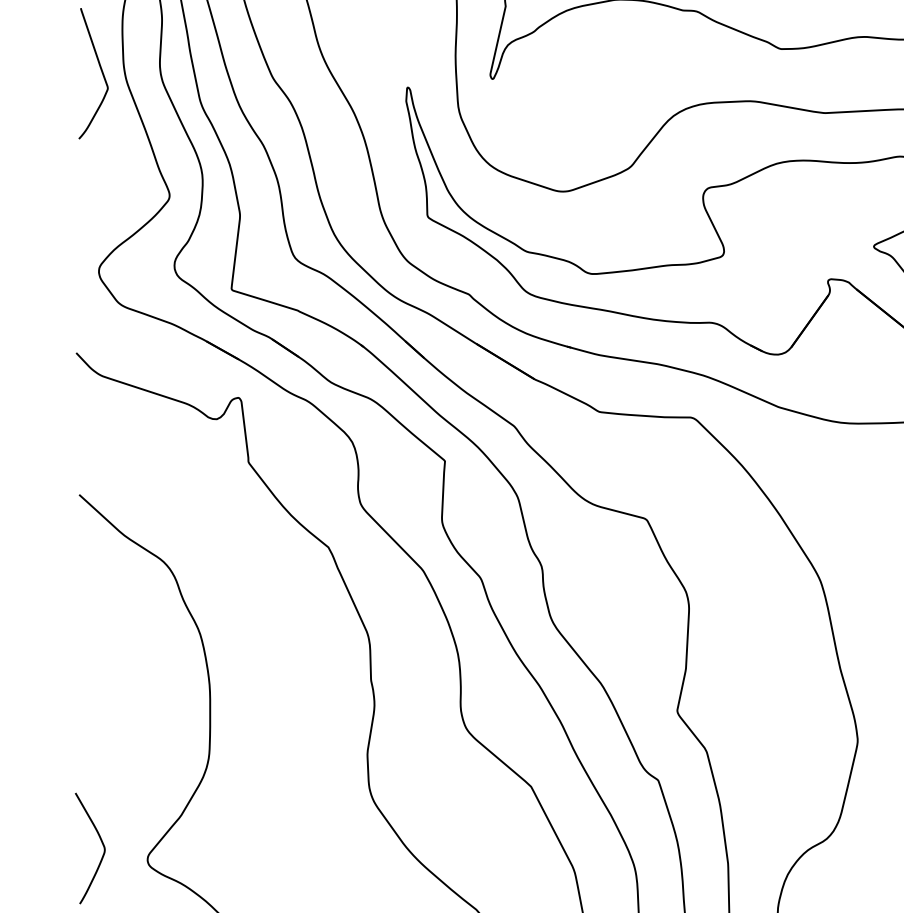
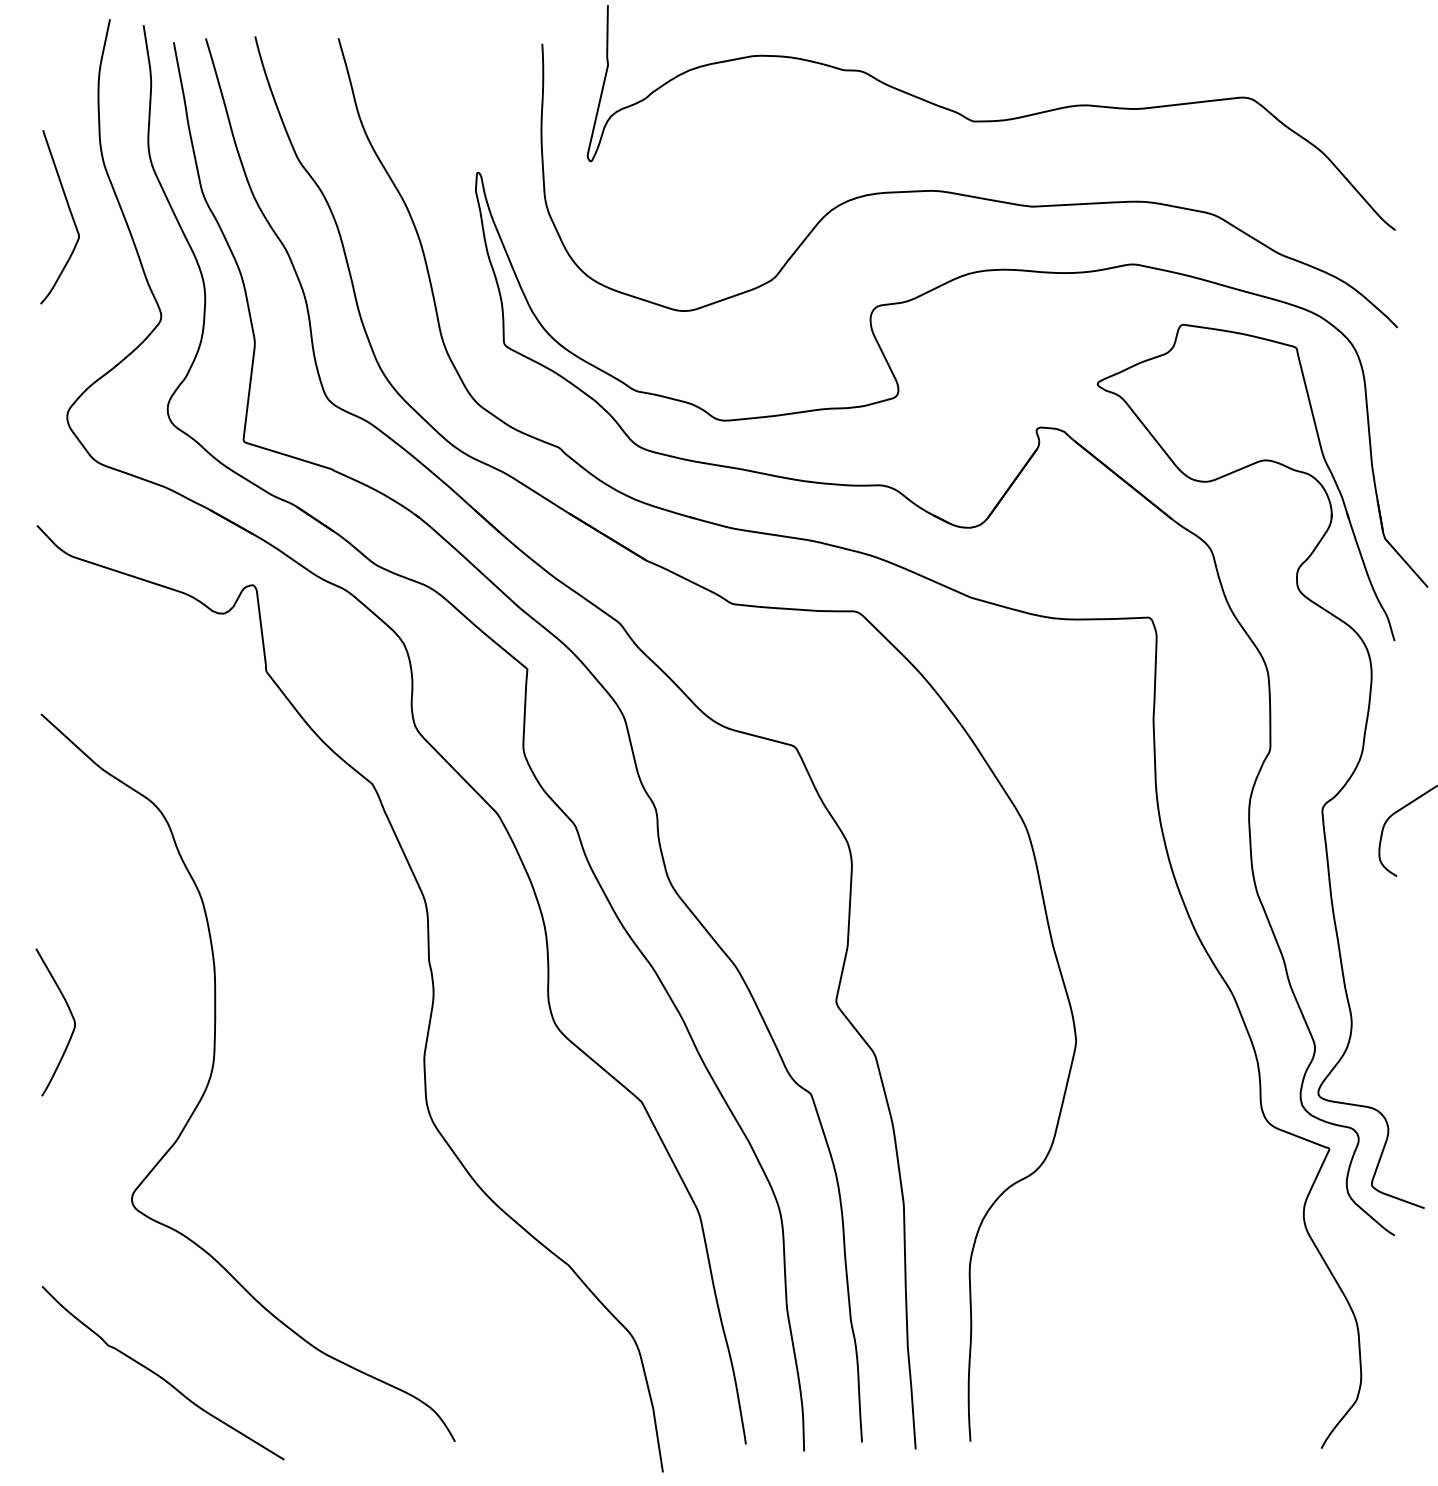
curve: (101, 71) -> (70, 214), moved
curve: (101, 842) -> (70, 1014), moved

